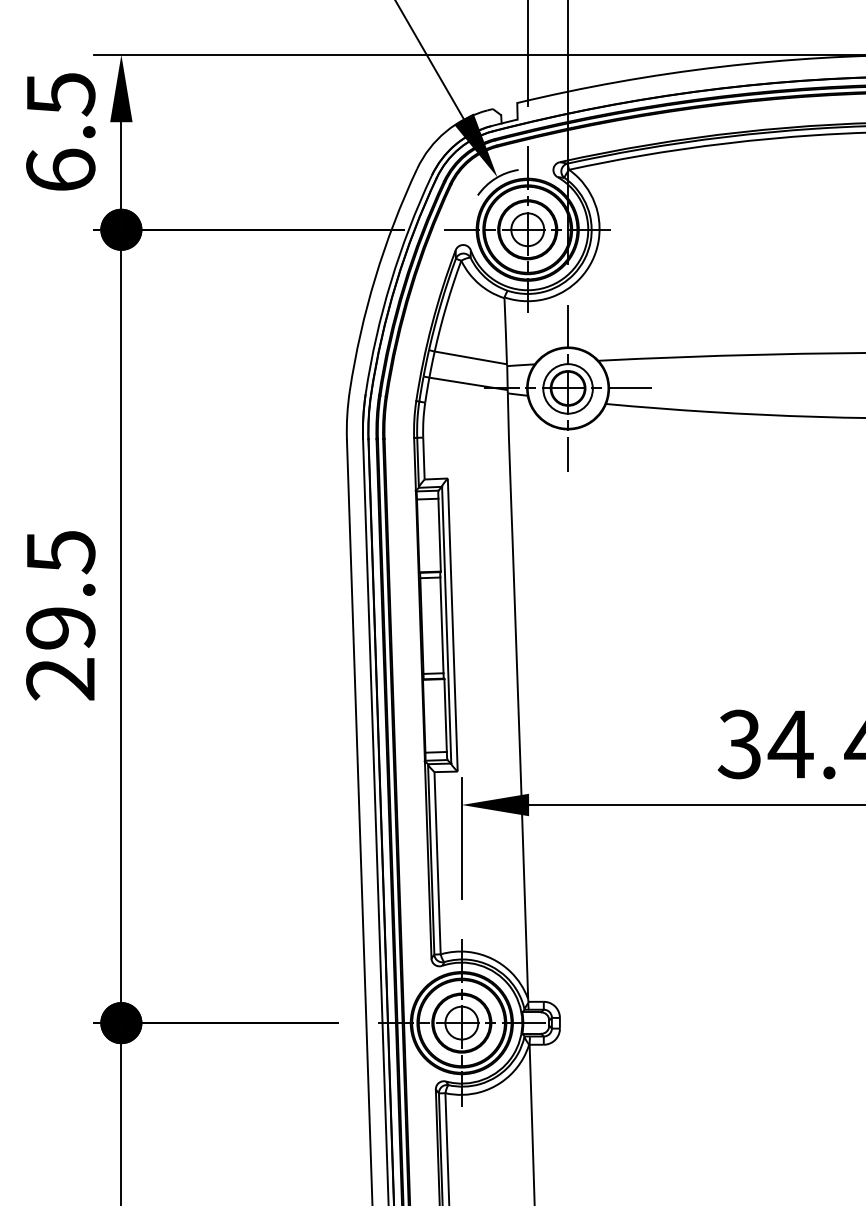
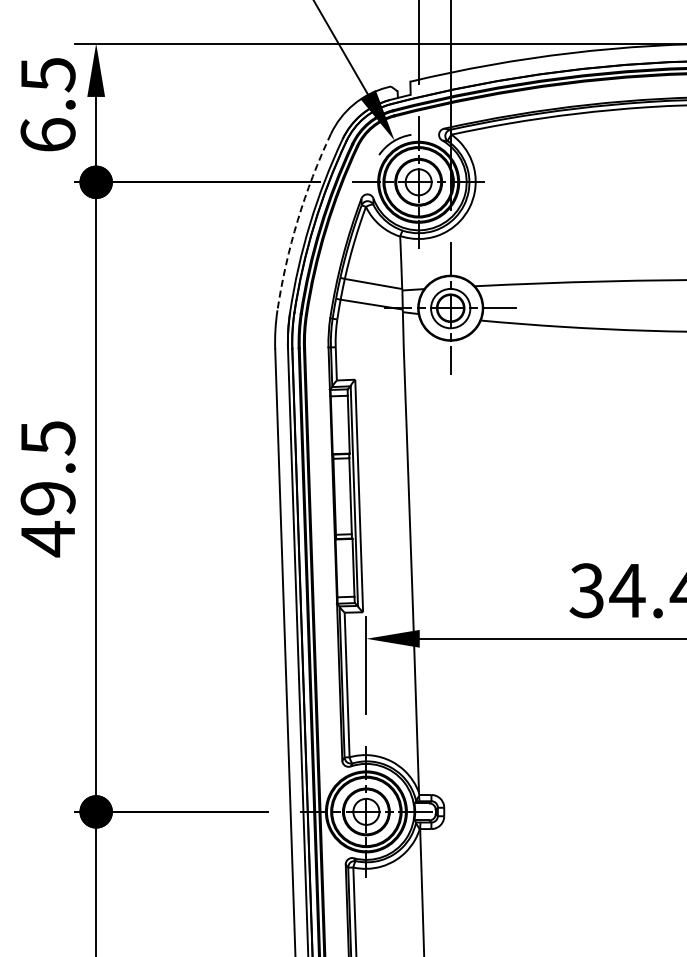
arc: (375, 277) -> (297, 220), solid -> dashed
text: (60, 679) -> (47, 539), 29.5 -> 49.5

